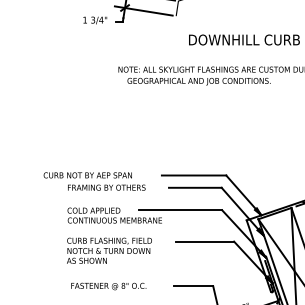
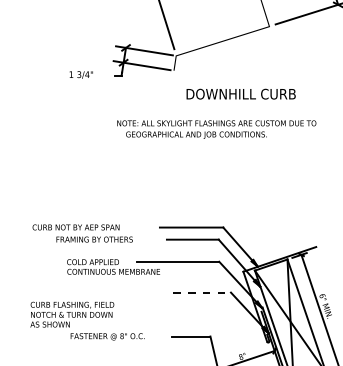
text: (94, 19) -> (80, 74), moved
text: (94, 181) -> (82, 233), moved
line: (205, 241) -> (202, 292), solid -> dashed
text: (109, 250) -> (72, 314), moved

